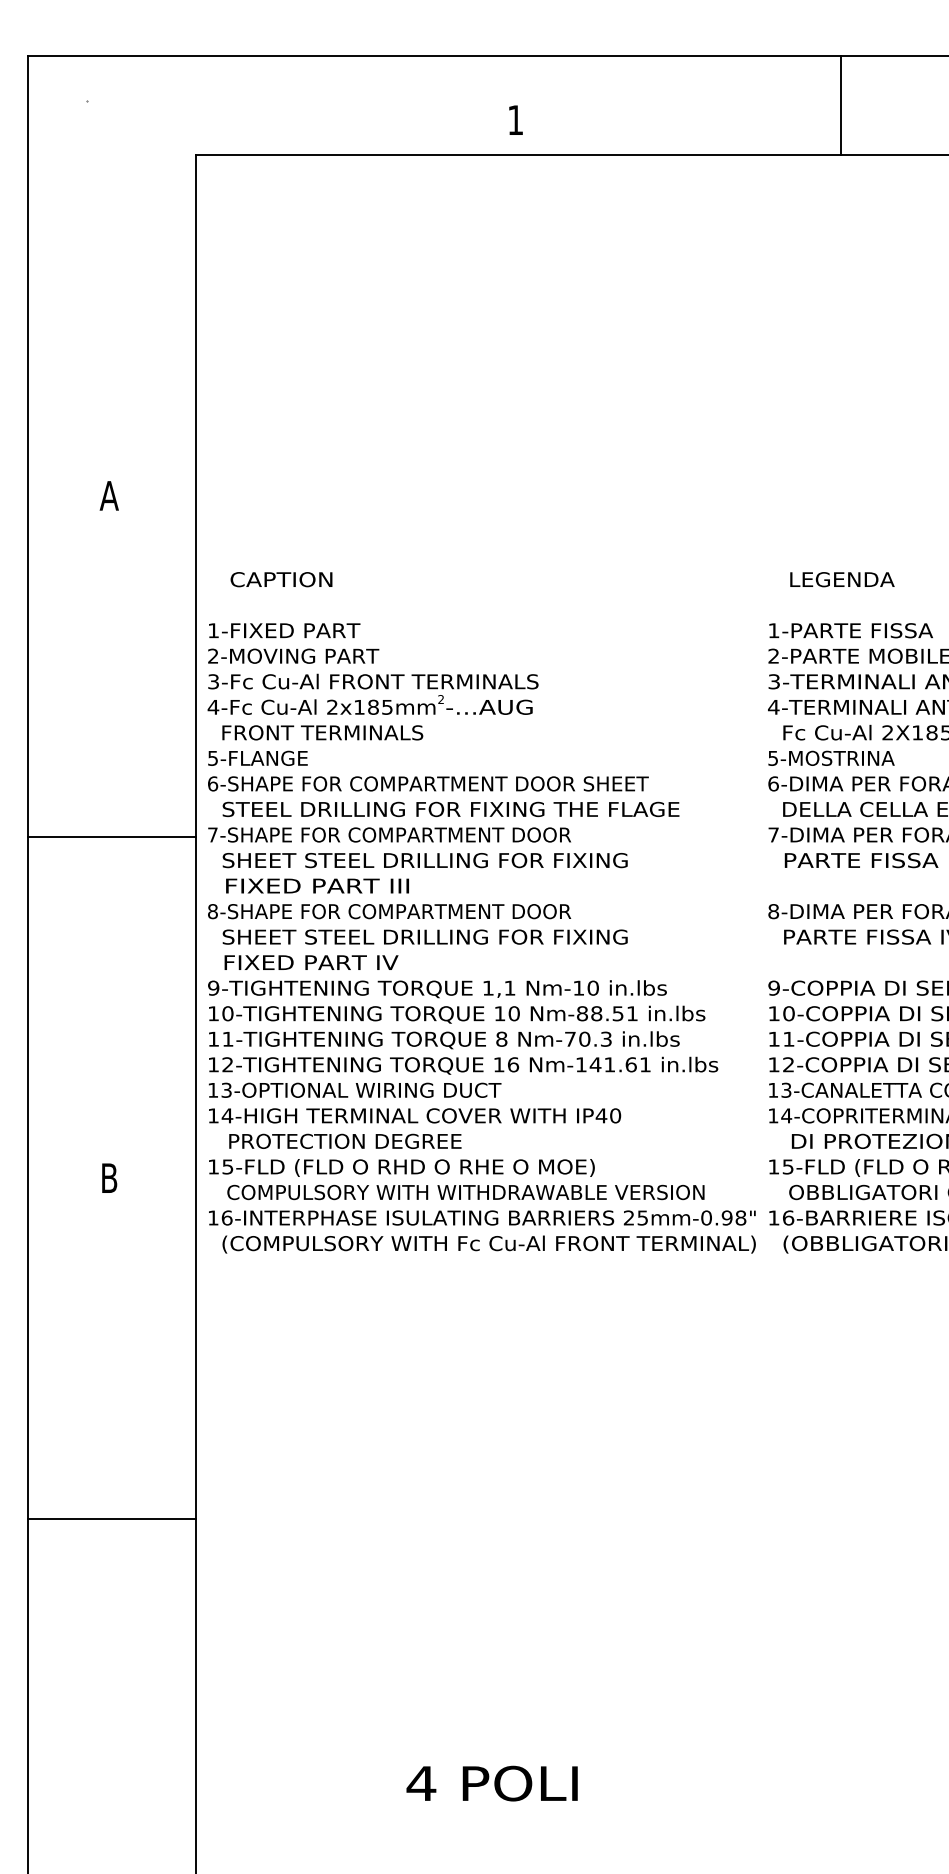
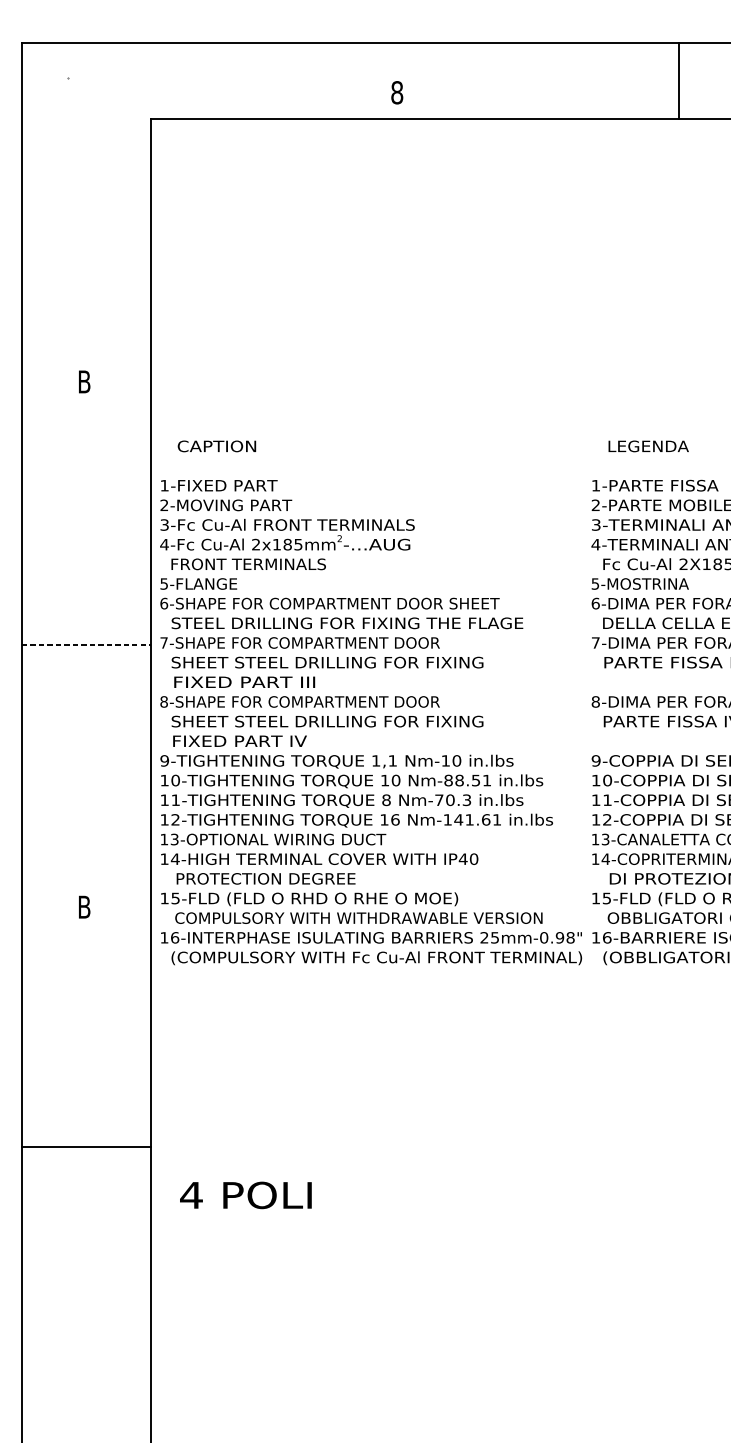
line: (841, 105) -> (679, 81), moved
text: (515, 120) -> (397, 92), 1 -> 8
text: (108, 495) -> (83, 381), A -> B
line: (112, 837) -> (86, 644), solid -> dashed
line: (111, 1519) -> (86, 1146), moved
text: (491, 1783) -> (245, 1195), moved

